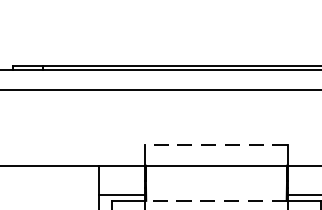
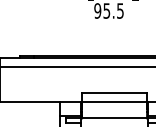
line: (216, 144) -> (114, 92), dashed -> solid
line: (216, 201) -> (114, 118), dashed -> solid

